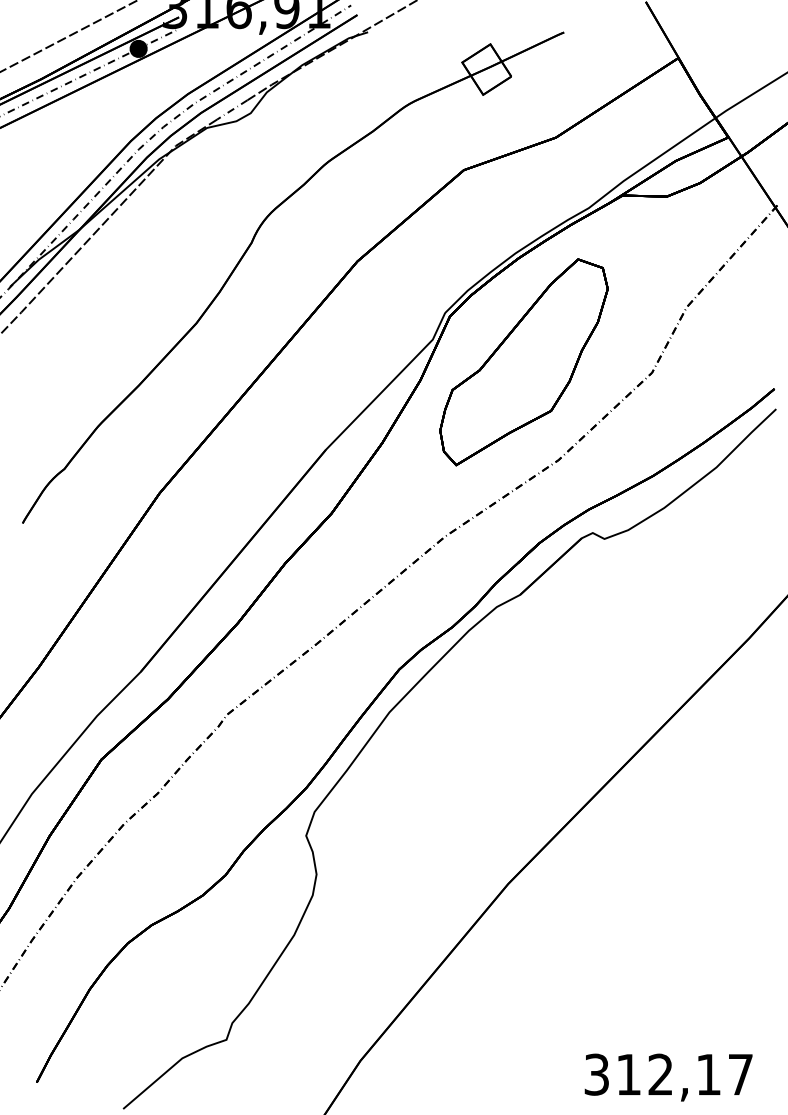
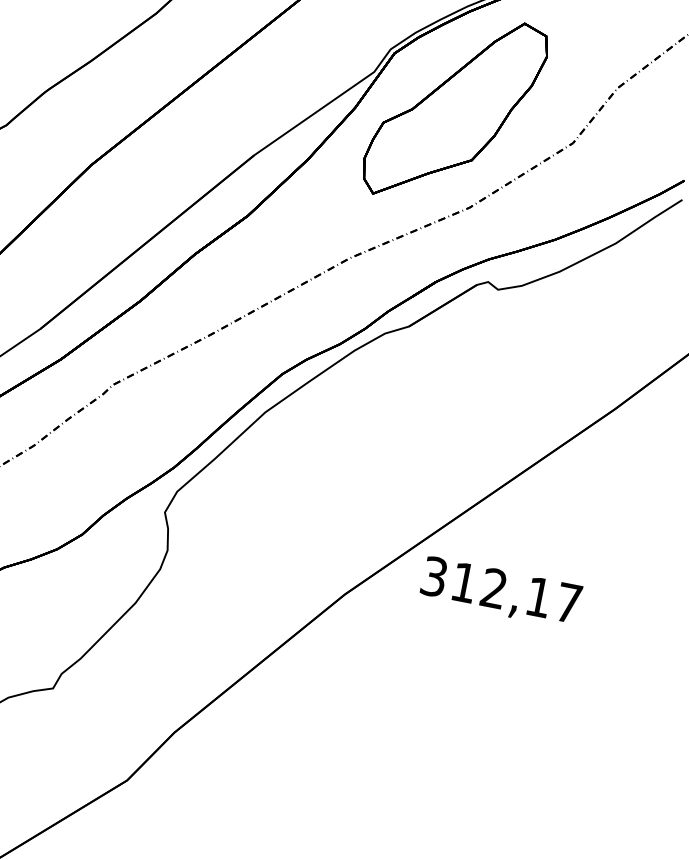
text: (668, 1077) -> (500, 592), moved

